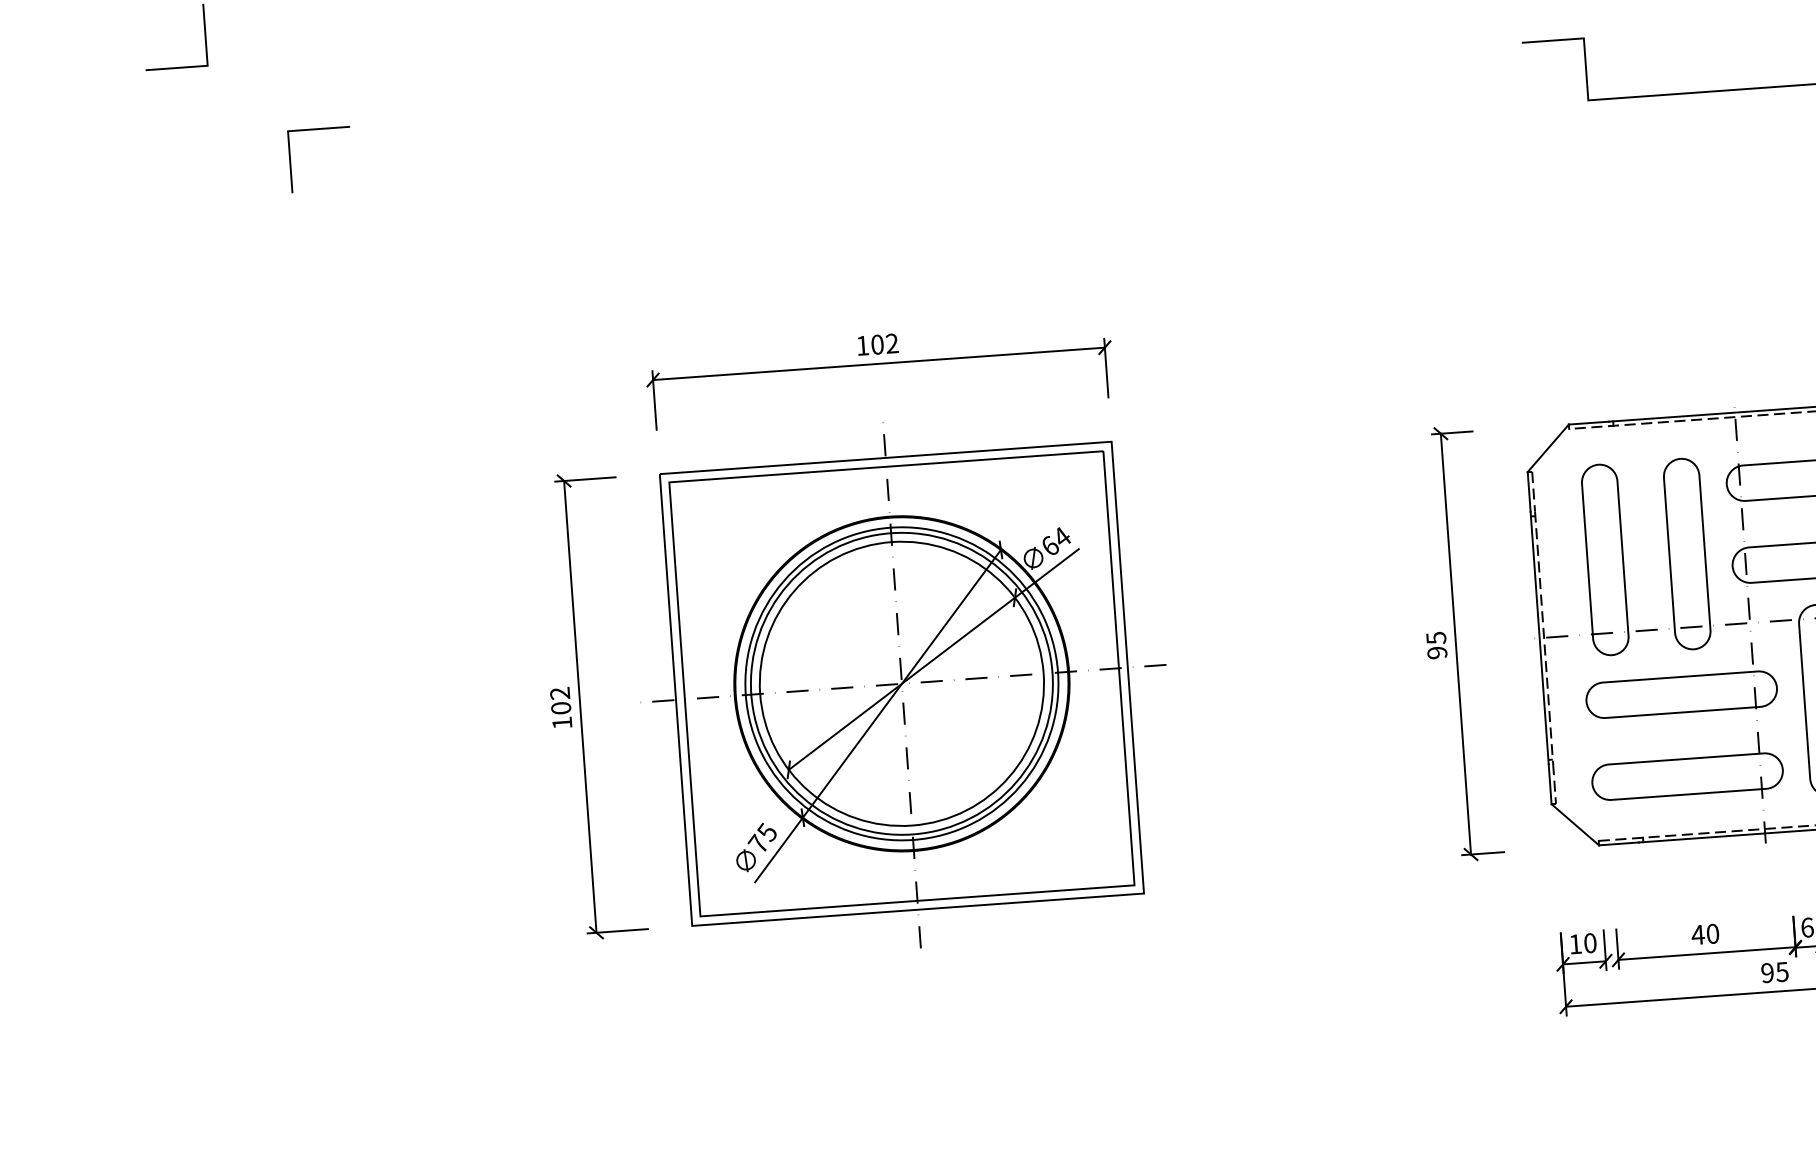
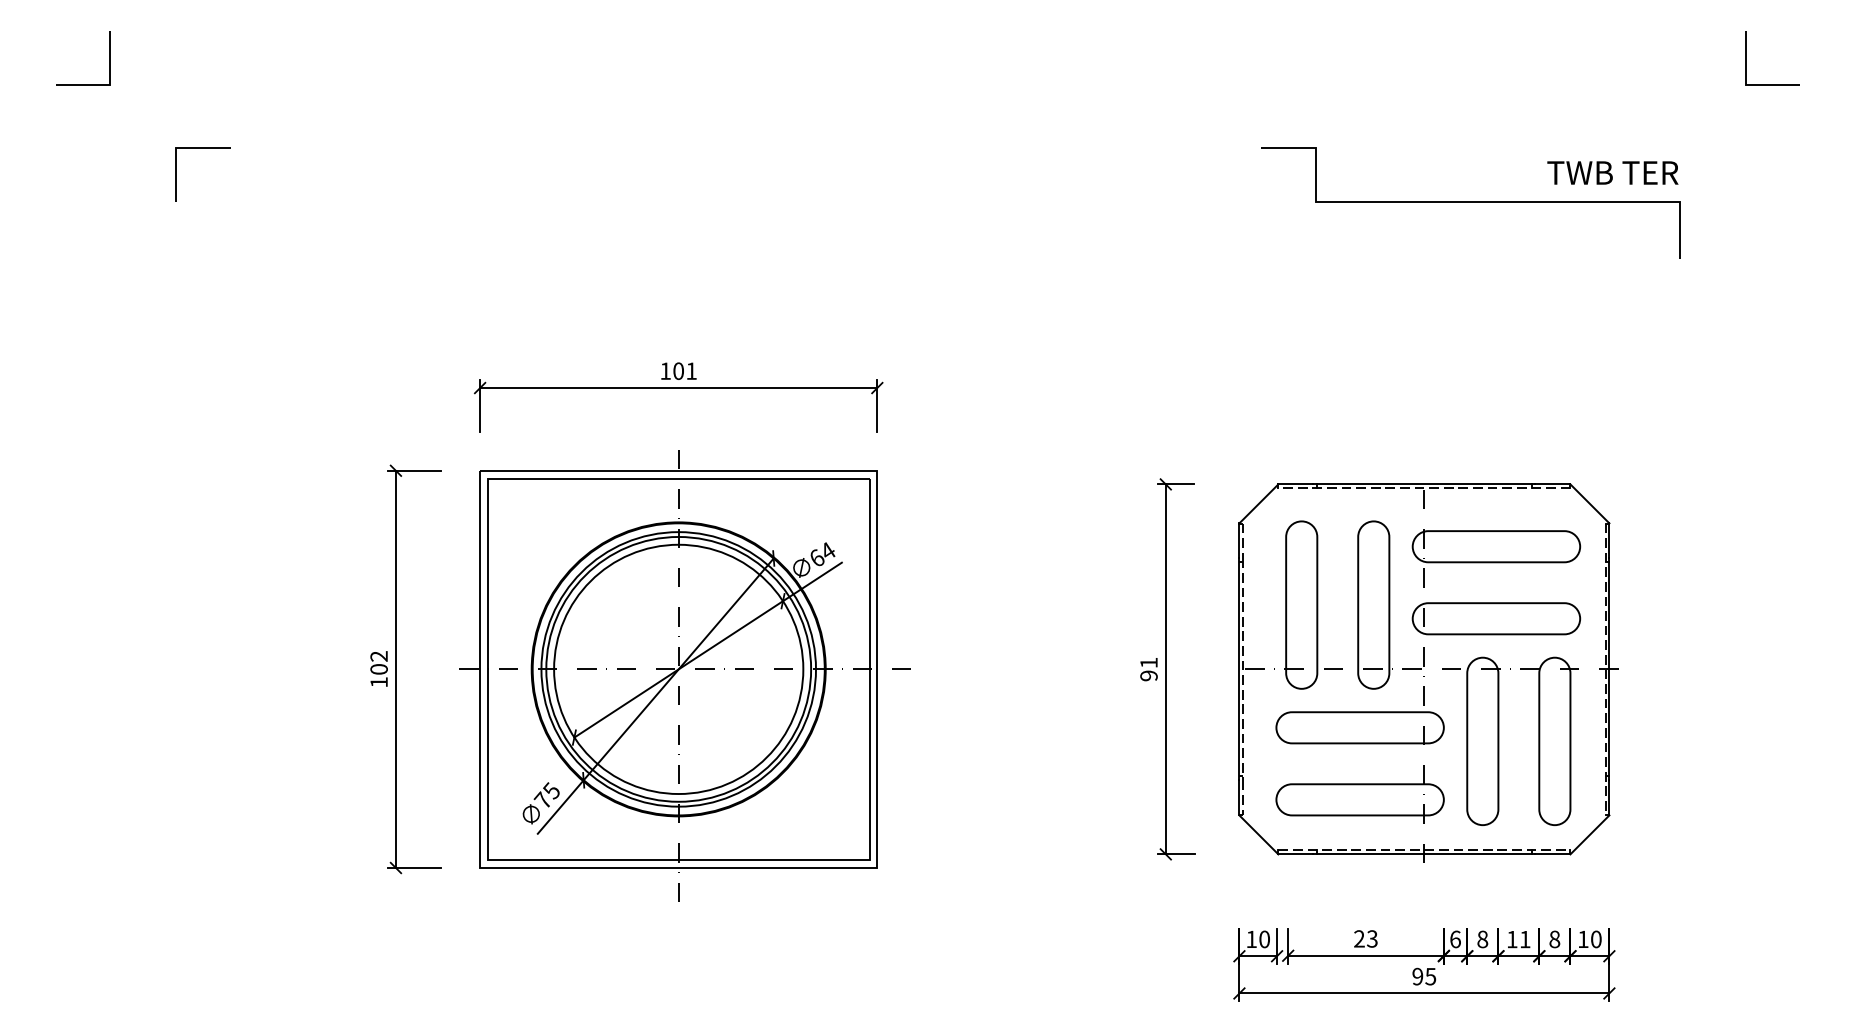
text: (892, 342) -> (691, 370), 102 -> 101
text: (1435, 637) -> (1148, 662), 95 -> 91
text: (1704, 933) -> (1365, 938), 40 -> 23

